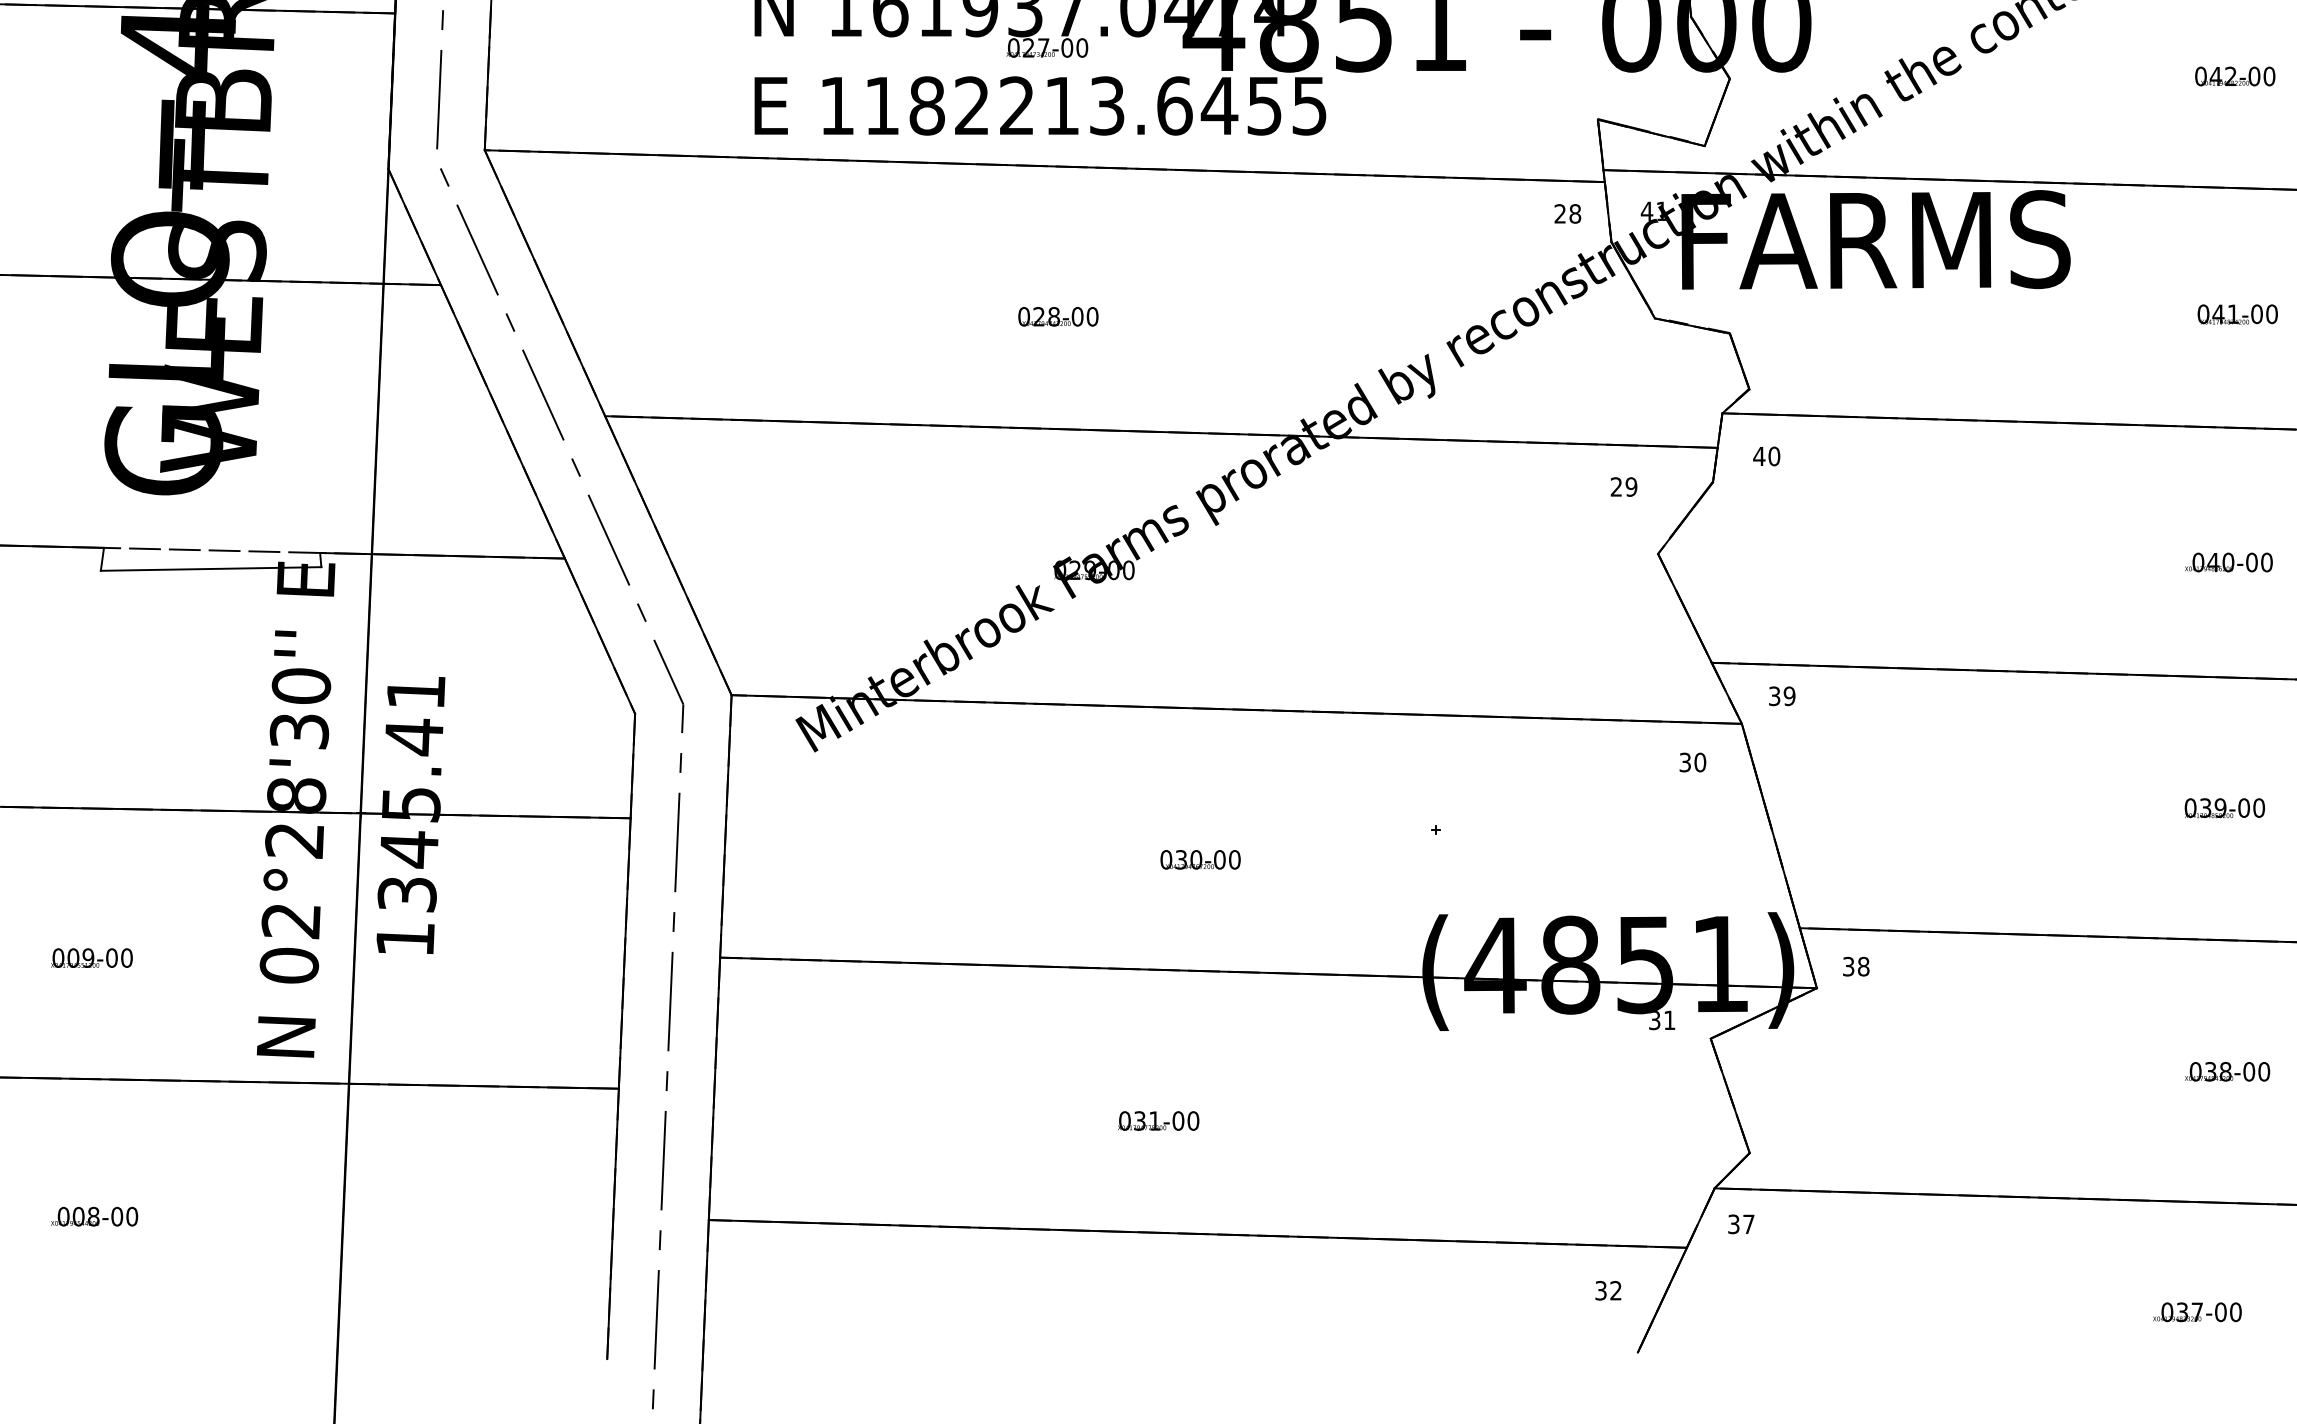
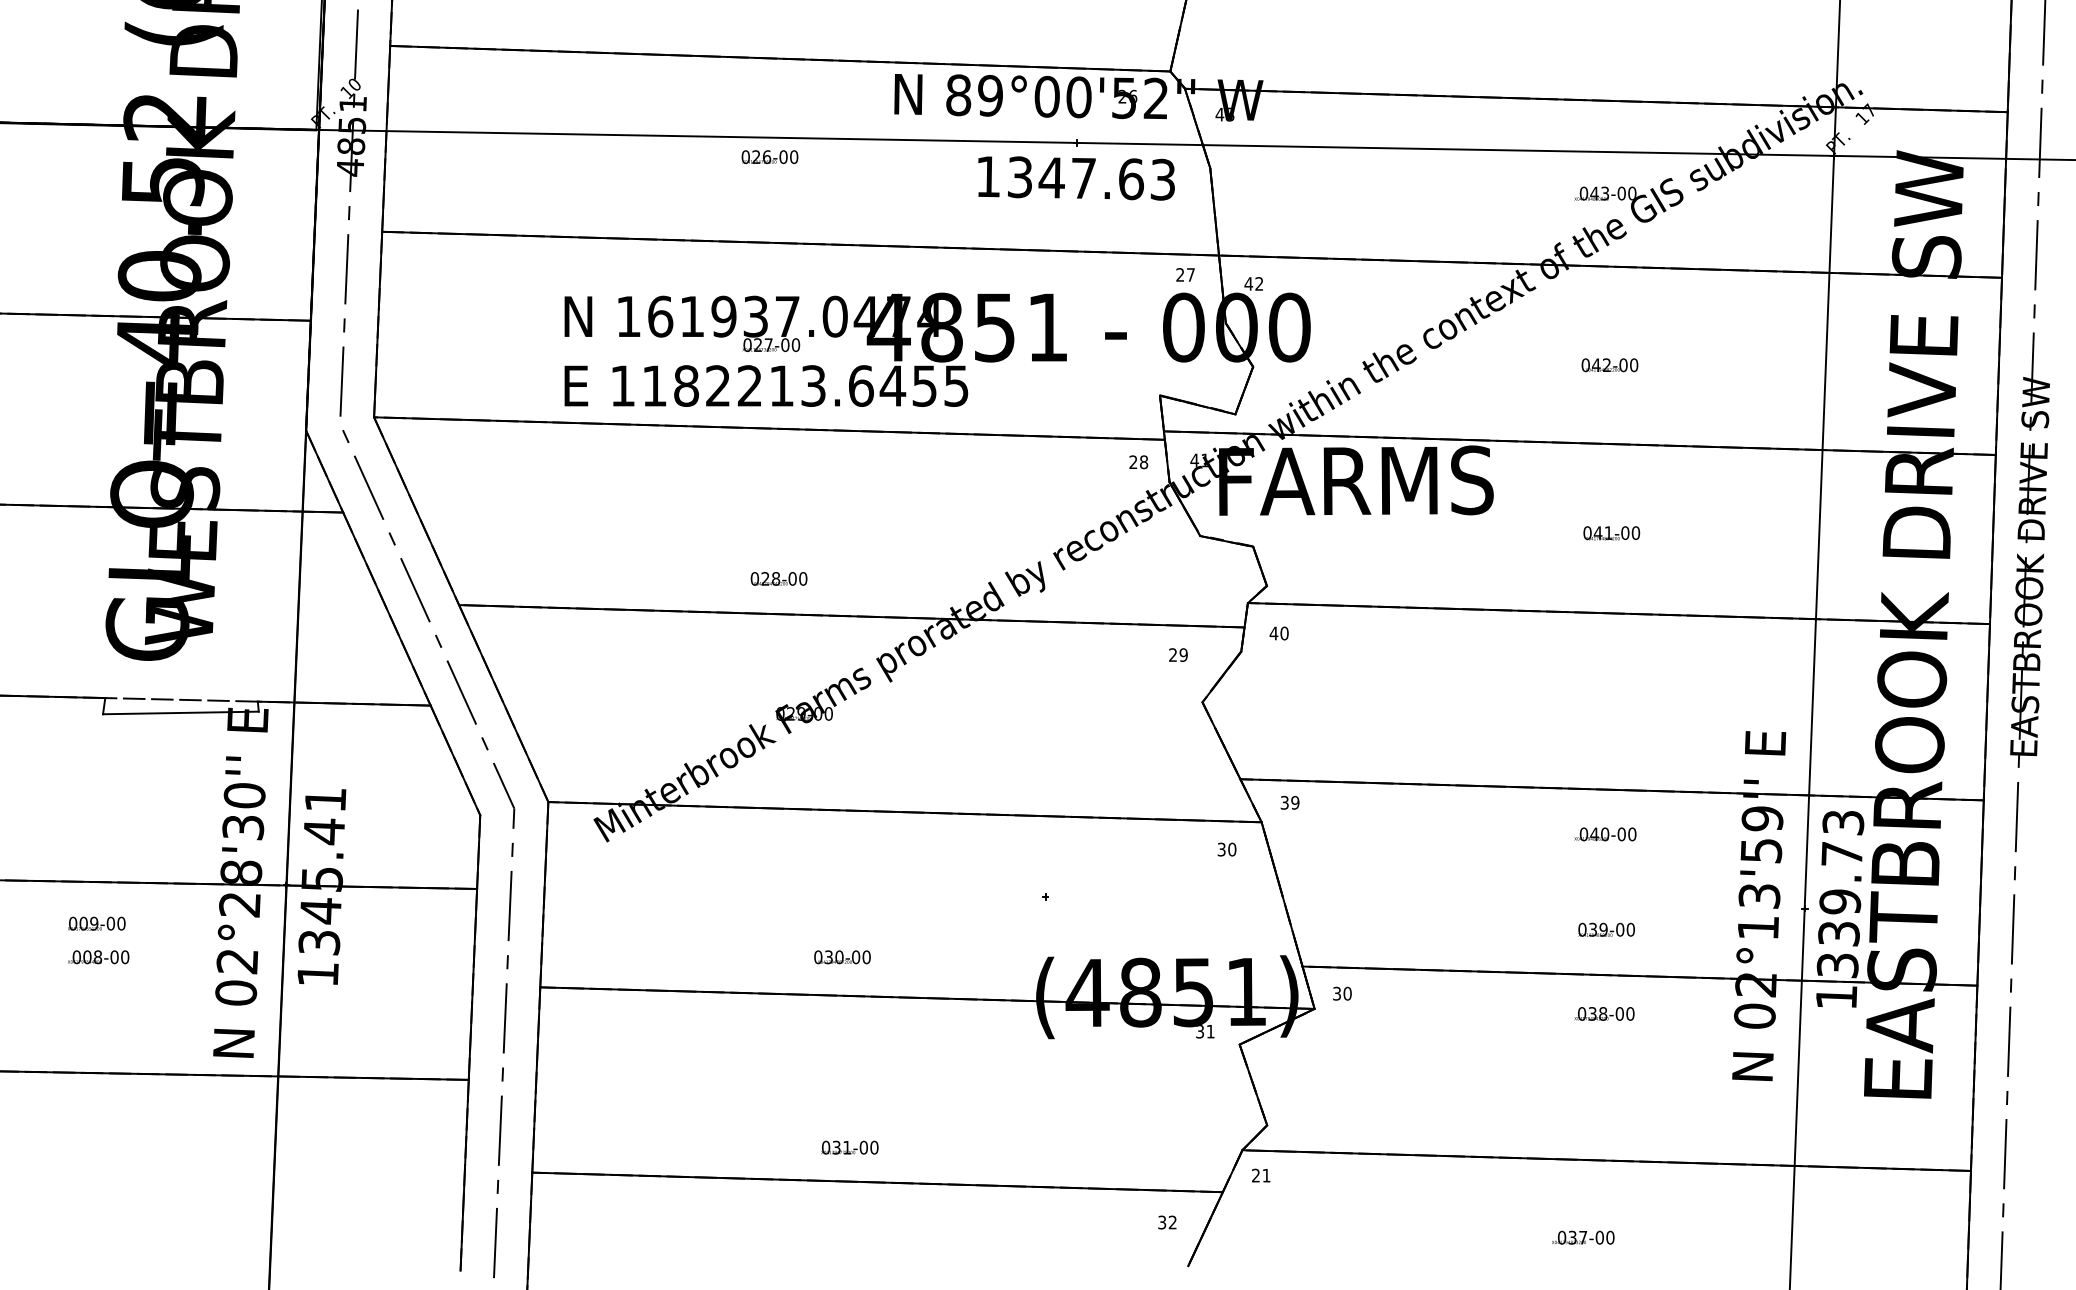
text: (1057, 316) -> (778, 578), moved
text: (2228, 562) -> (1605, 834), moved
text: (2224, 807) -> (1606, 929), moved
text: (1200, 860) -> (842, 957), moved
text: (91, 957) -> (96, 923), moved
text: (1863, 966) -> (1347, 993), 38 -> 30
text: (2227, 1071) -> (1604, 1013), moved
text: (1158, 1120) -> (849, 1147), moved
text: (94, 1217) -> (98, 957), moved
text: (1741, 1224) -> (1261, 1175), 37 -> 21

